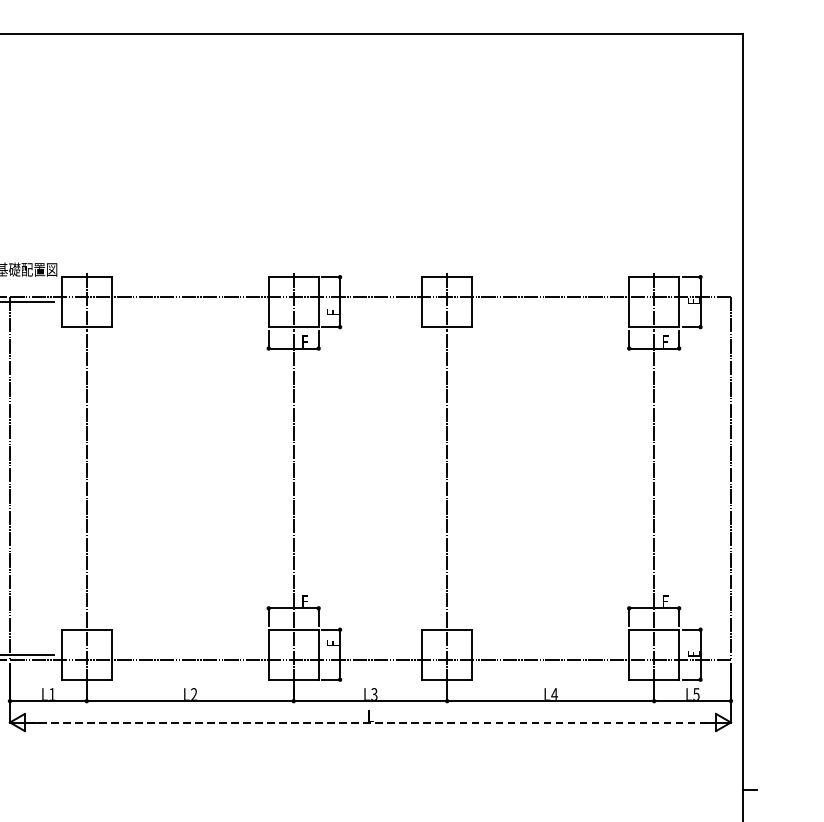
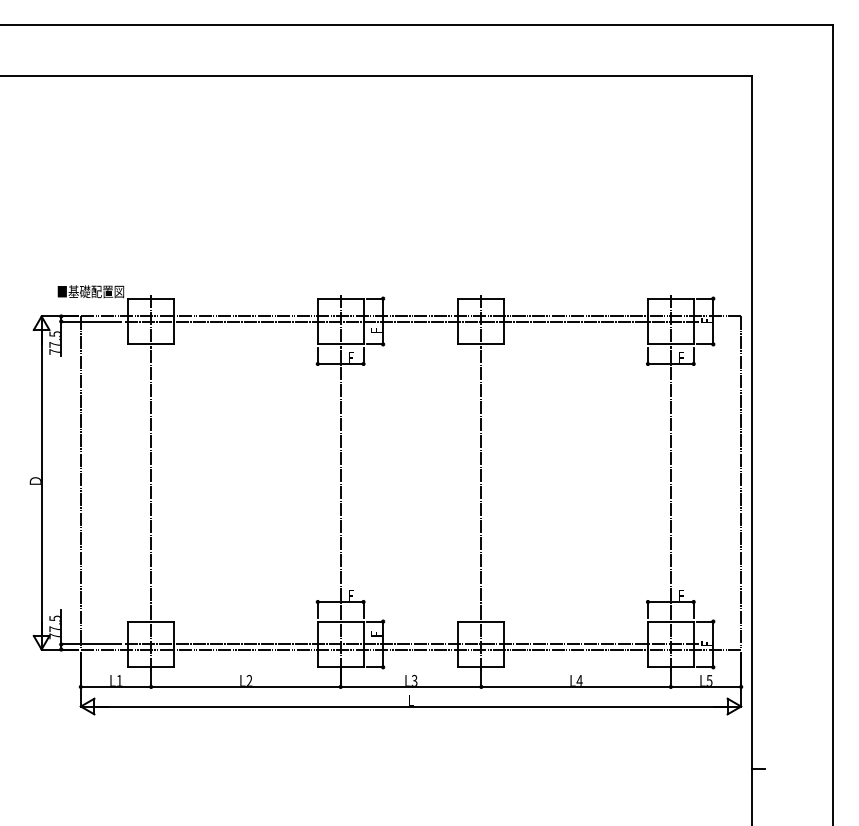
line: (371, 302) -> (411, 321), added
line: (371, 654) -> (411, 644), added
line: (371, 722) -> (411, 706), dashed -> solid

